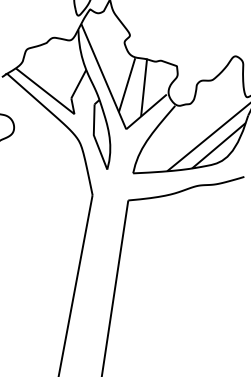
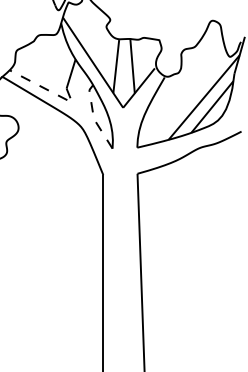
line: (52, 96) -> (48, 90), solid -> dashed
line: (95, 137) -> (95, 120), solid -> dashed

